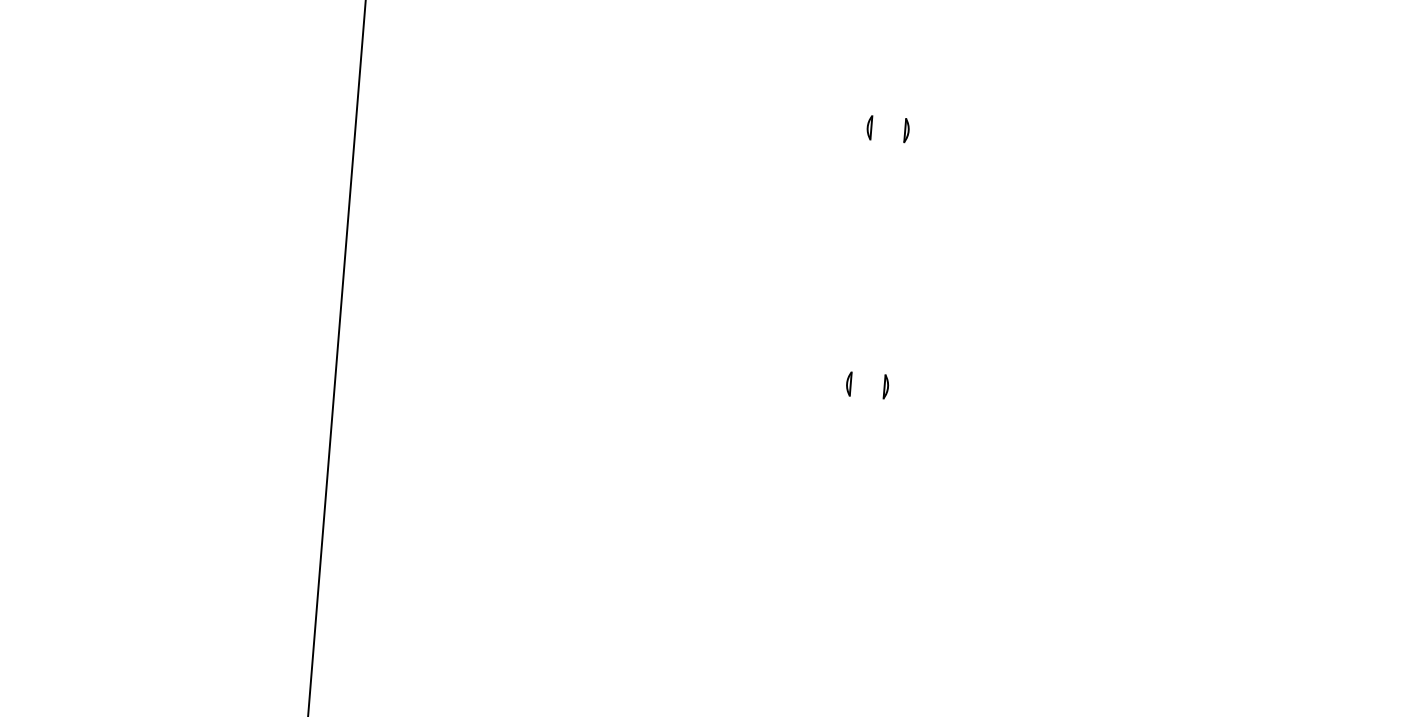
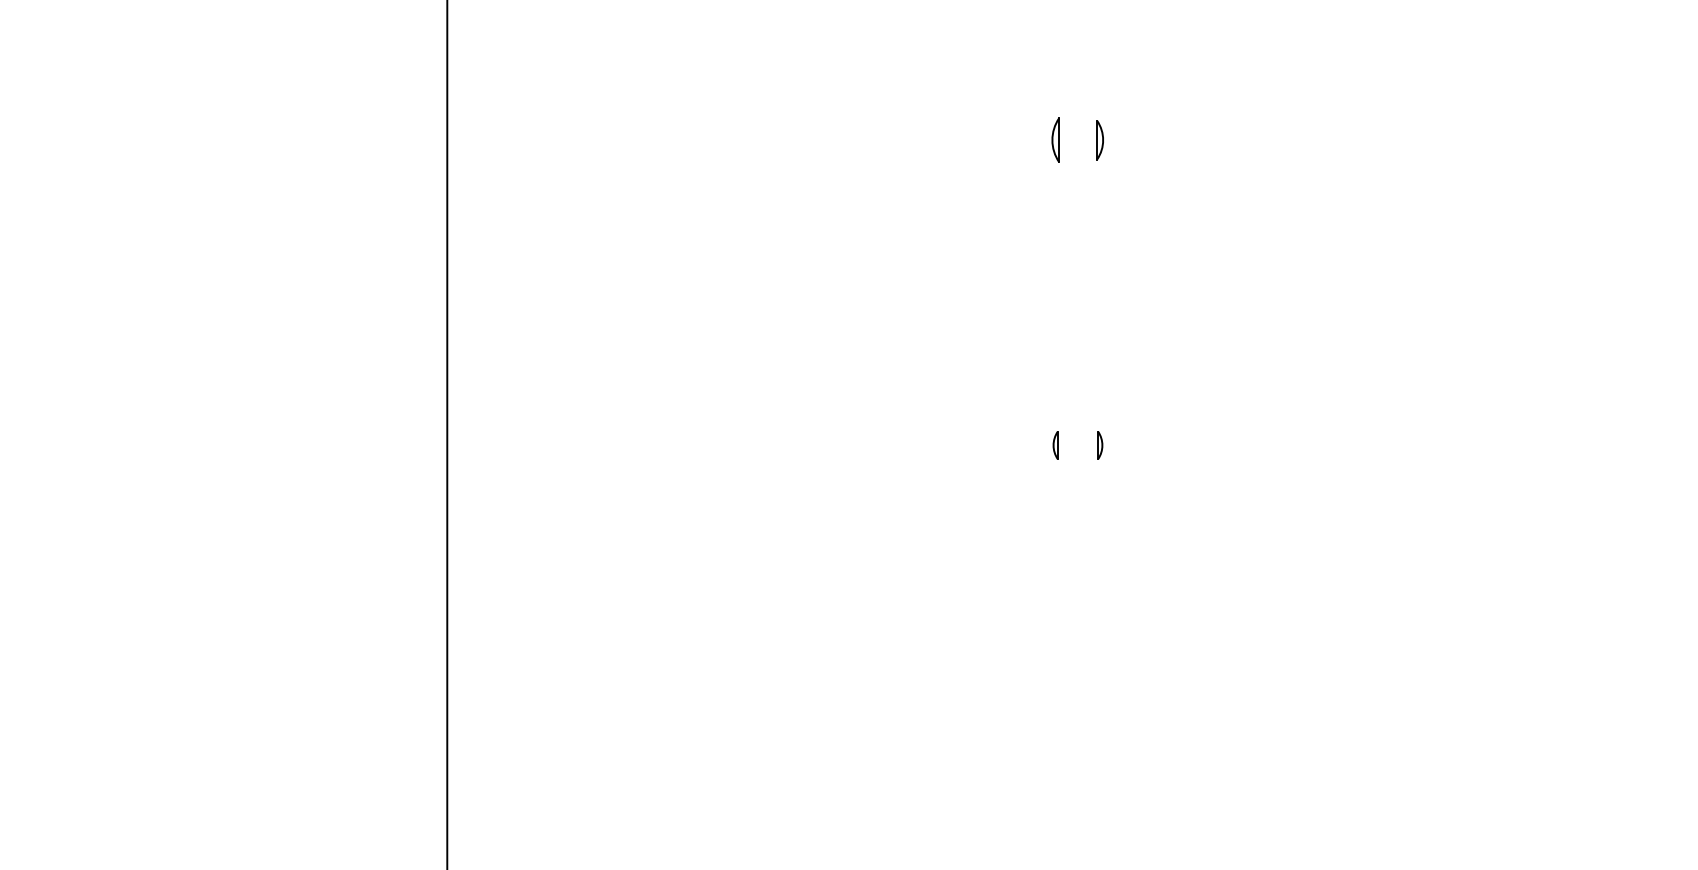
part: (869, 127) -> (1055, 139), size x1.6
part: (907, 130) -> (1100, 139), size x1.4

